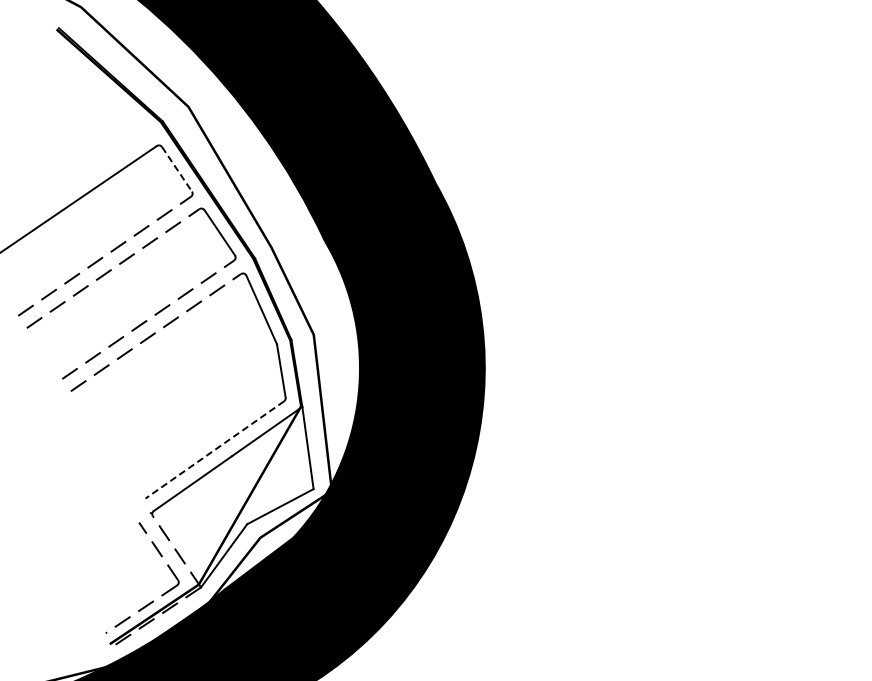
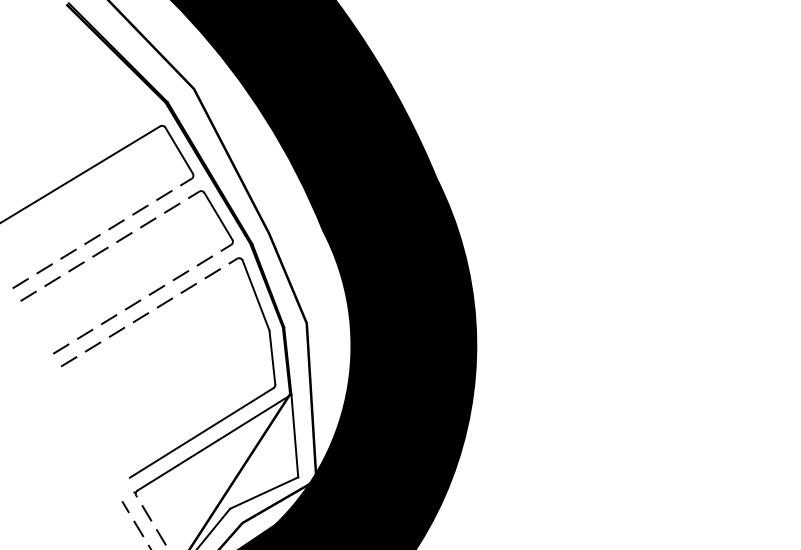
line: (177, 169) -> (179, 150), dashed -> solid
line: (214, 449) -> (201, 432), dashed -> solid

